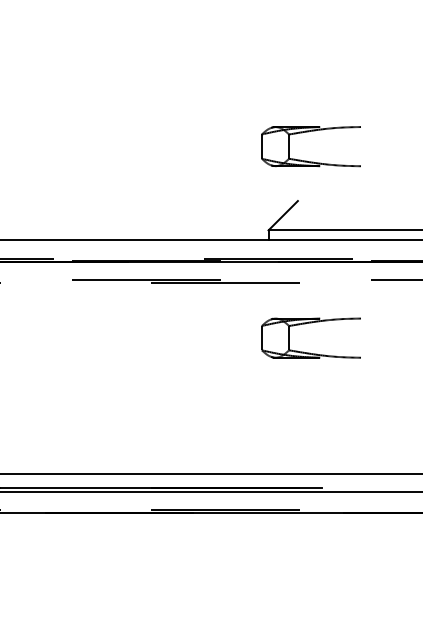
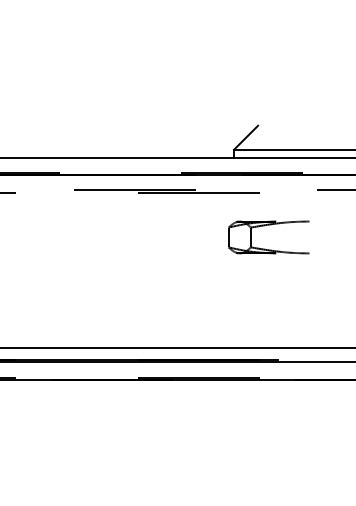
part: (307, 160) -> (265, 92), removed

